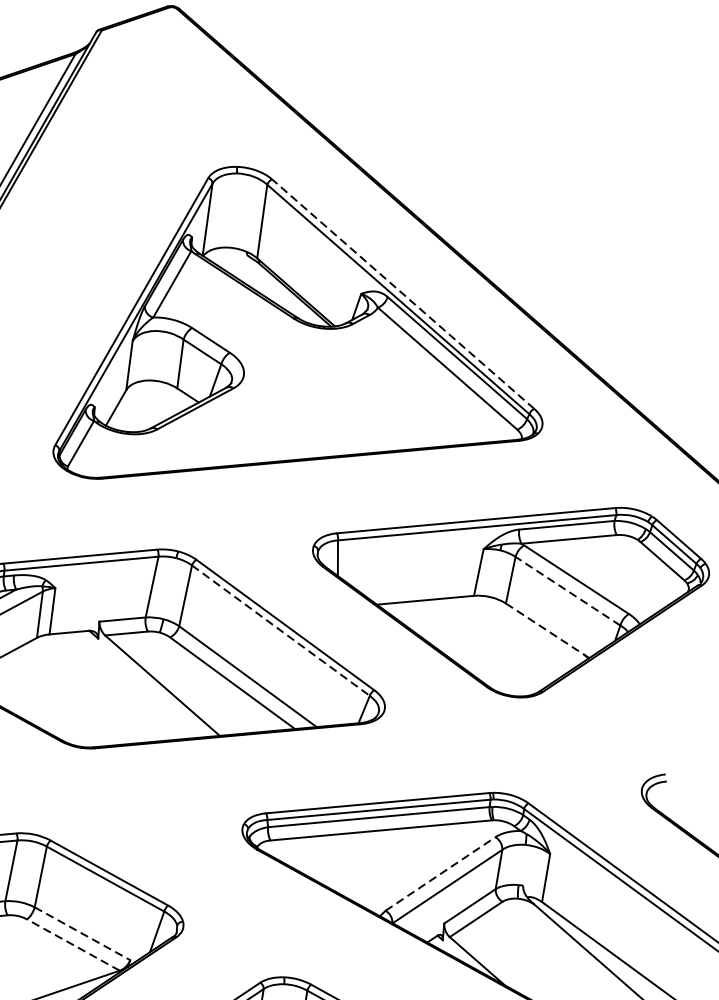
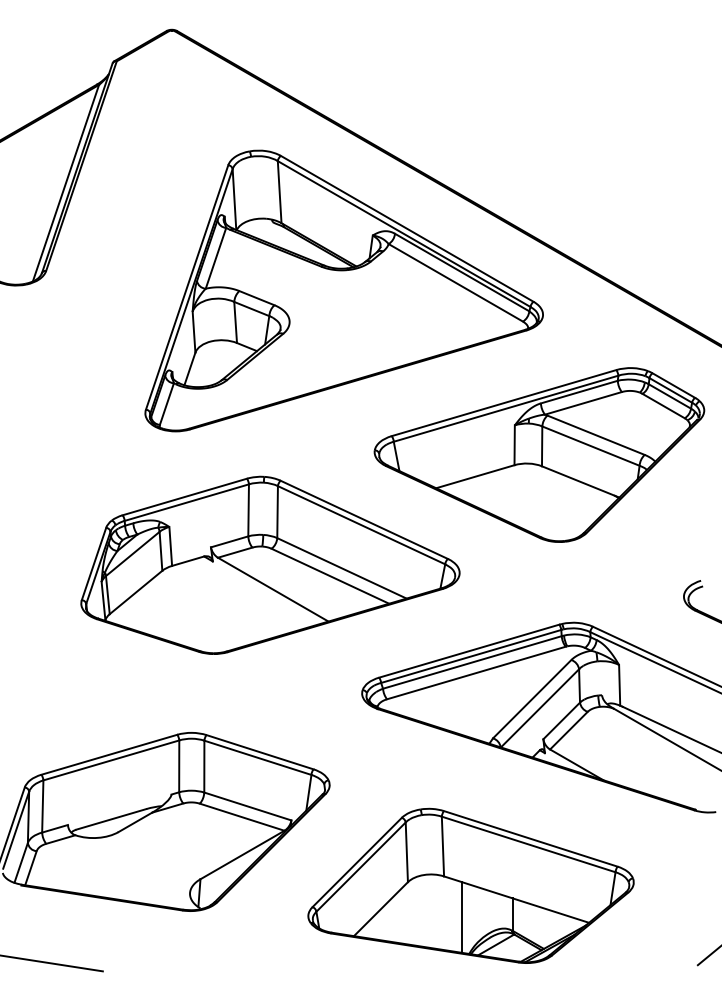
line: (403, 293) -> (407, 228), dashed -> solid
line: (567, 590) -> (590, 445), dashed -> solid
line: (547, 630) -> (580, 481), dashed -> solid
line: (281, 631) -> (362, 525), dashed -> solid
line: (440, 873) -> (532, 698), dashed -> solid
line: (82, 933) -> (247, 806), dashed -> solid
line: (72, 945) -> (241, 817), dashed -> solid

